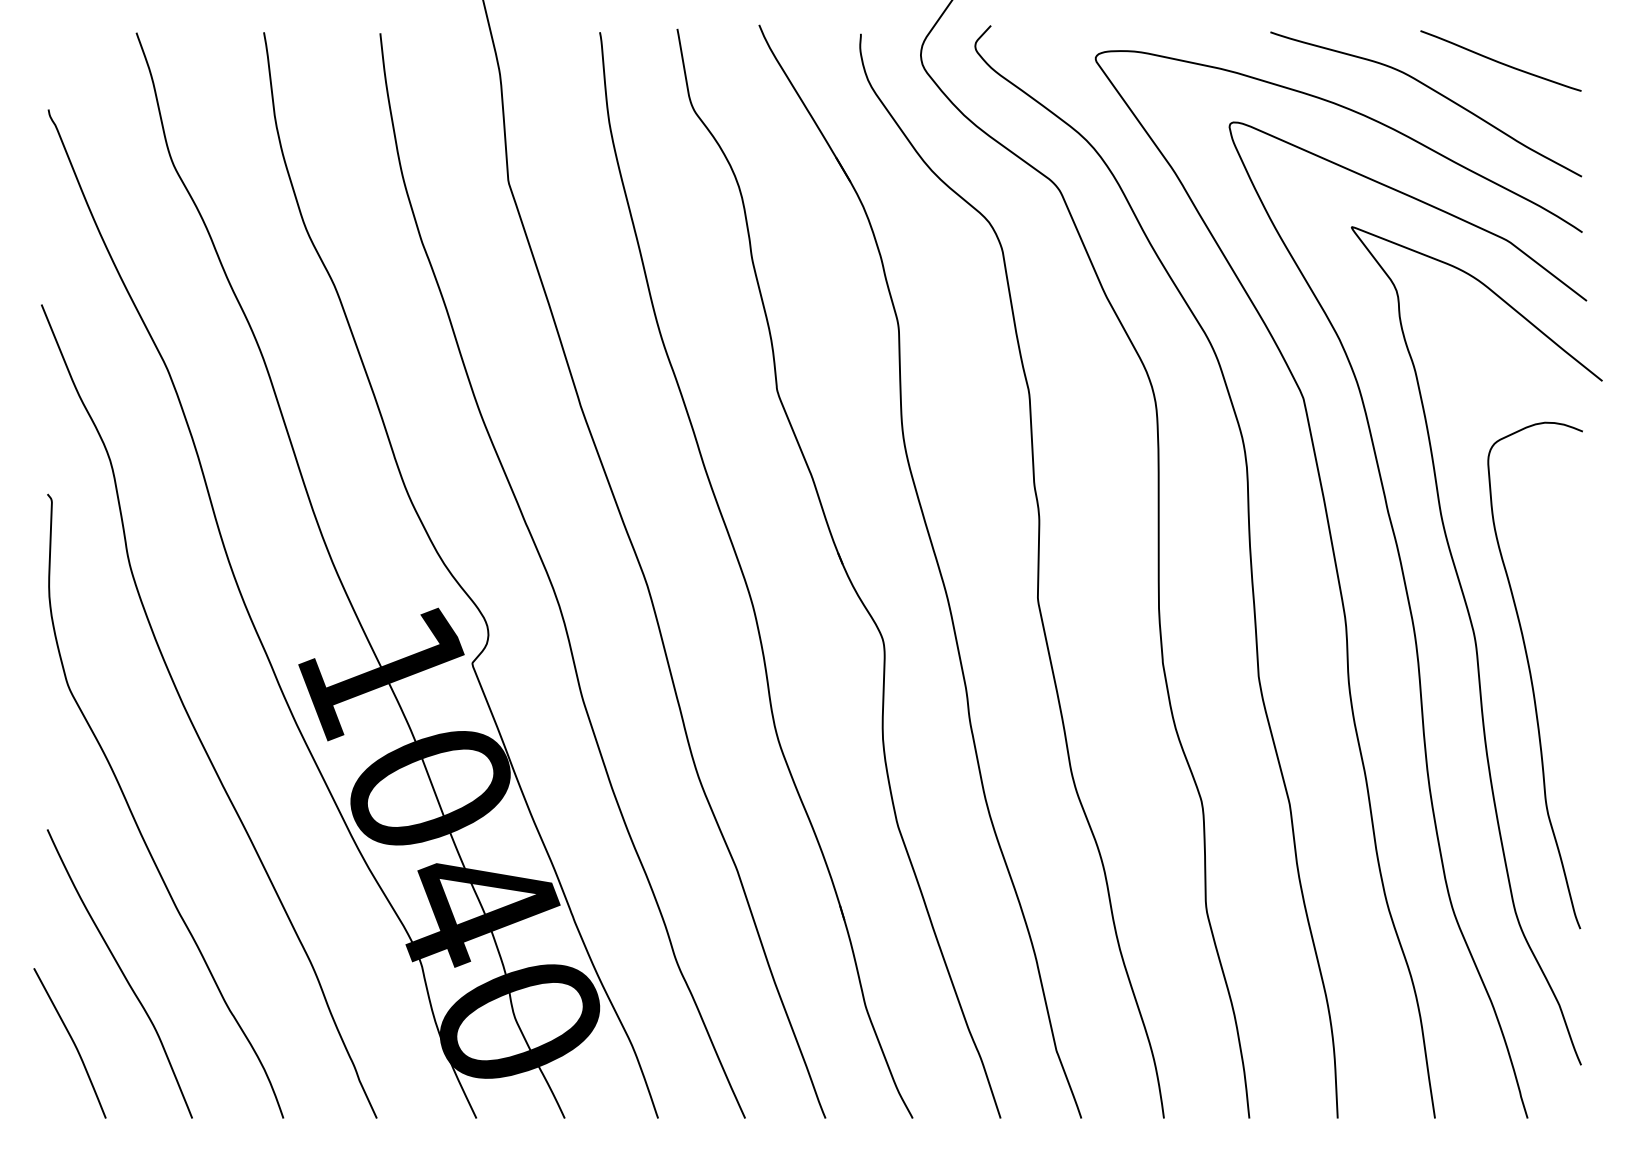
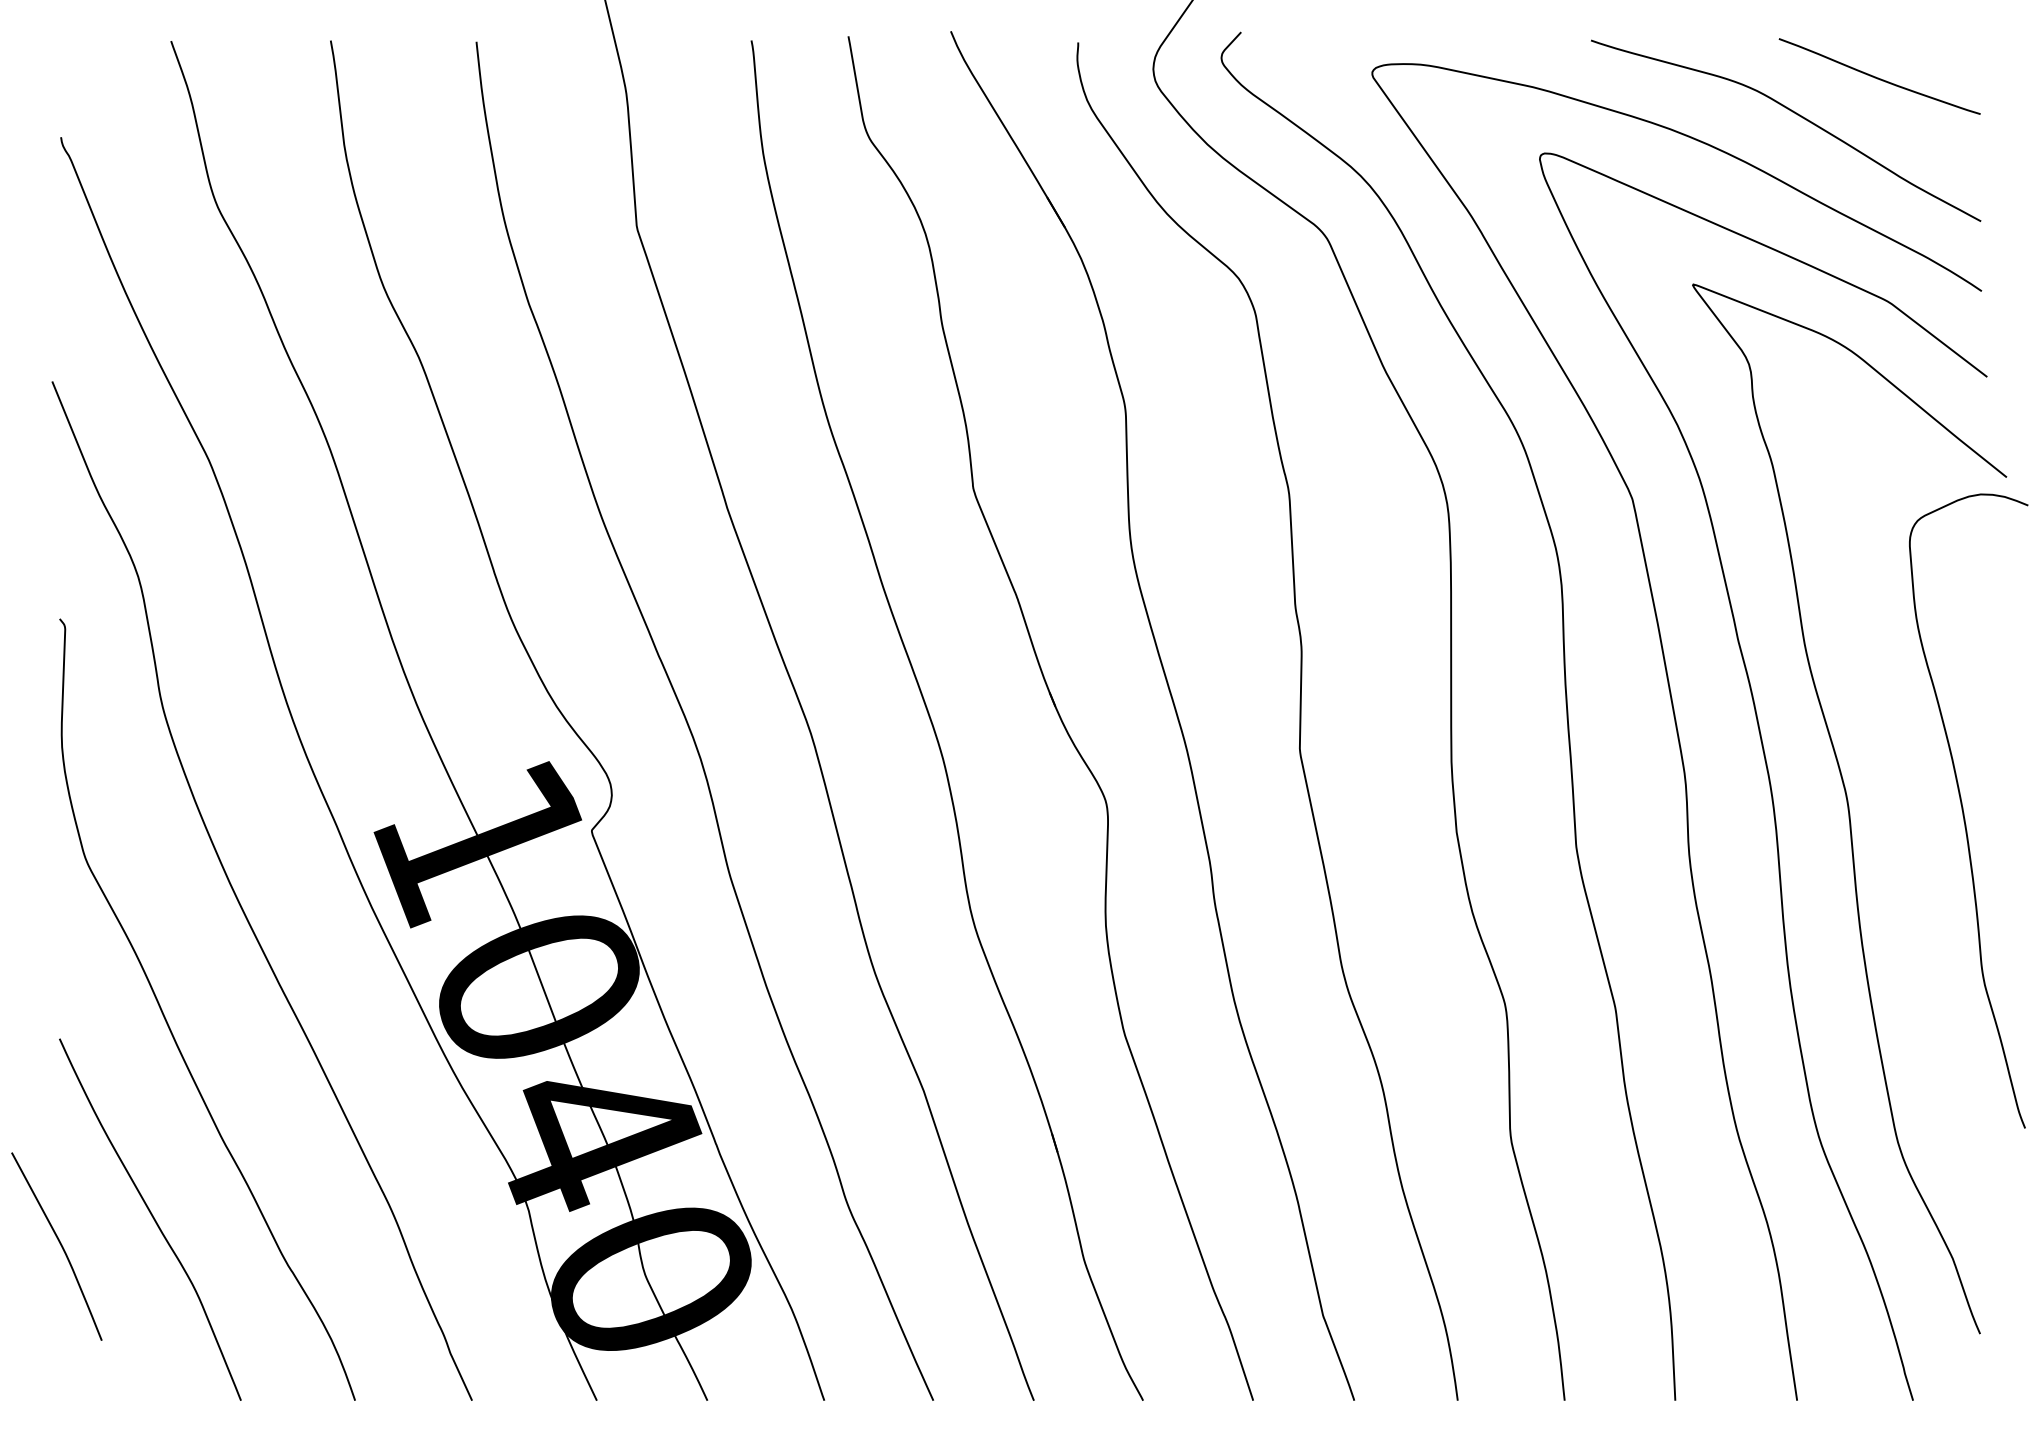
curve: (1531, 676) -> (1964, 812), moved
curve: (72, 1042) -> (60, 1245), moved

